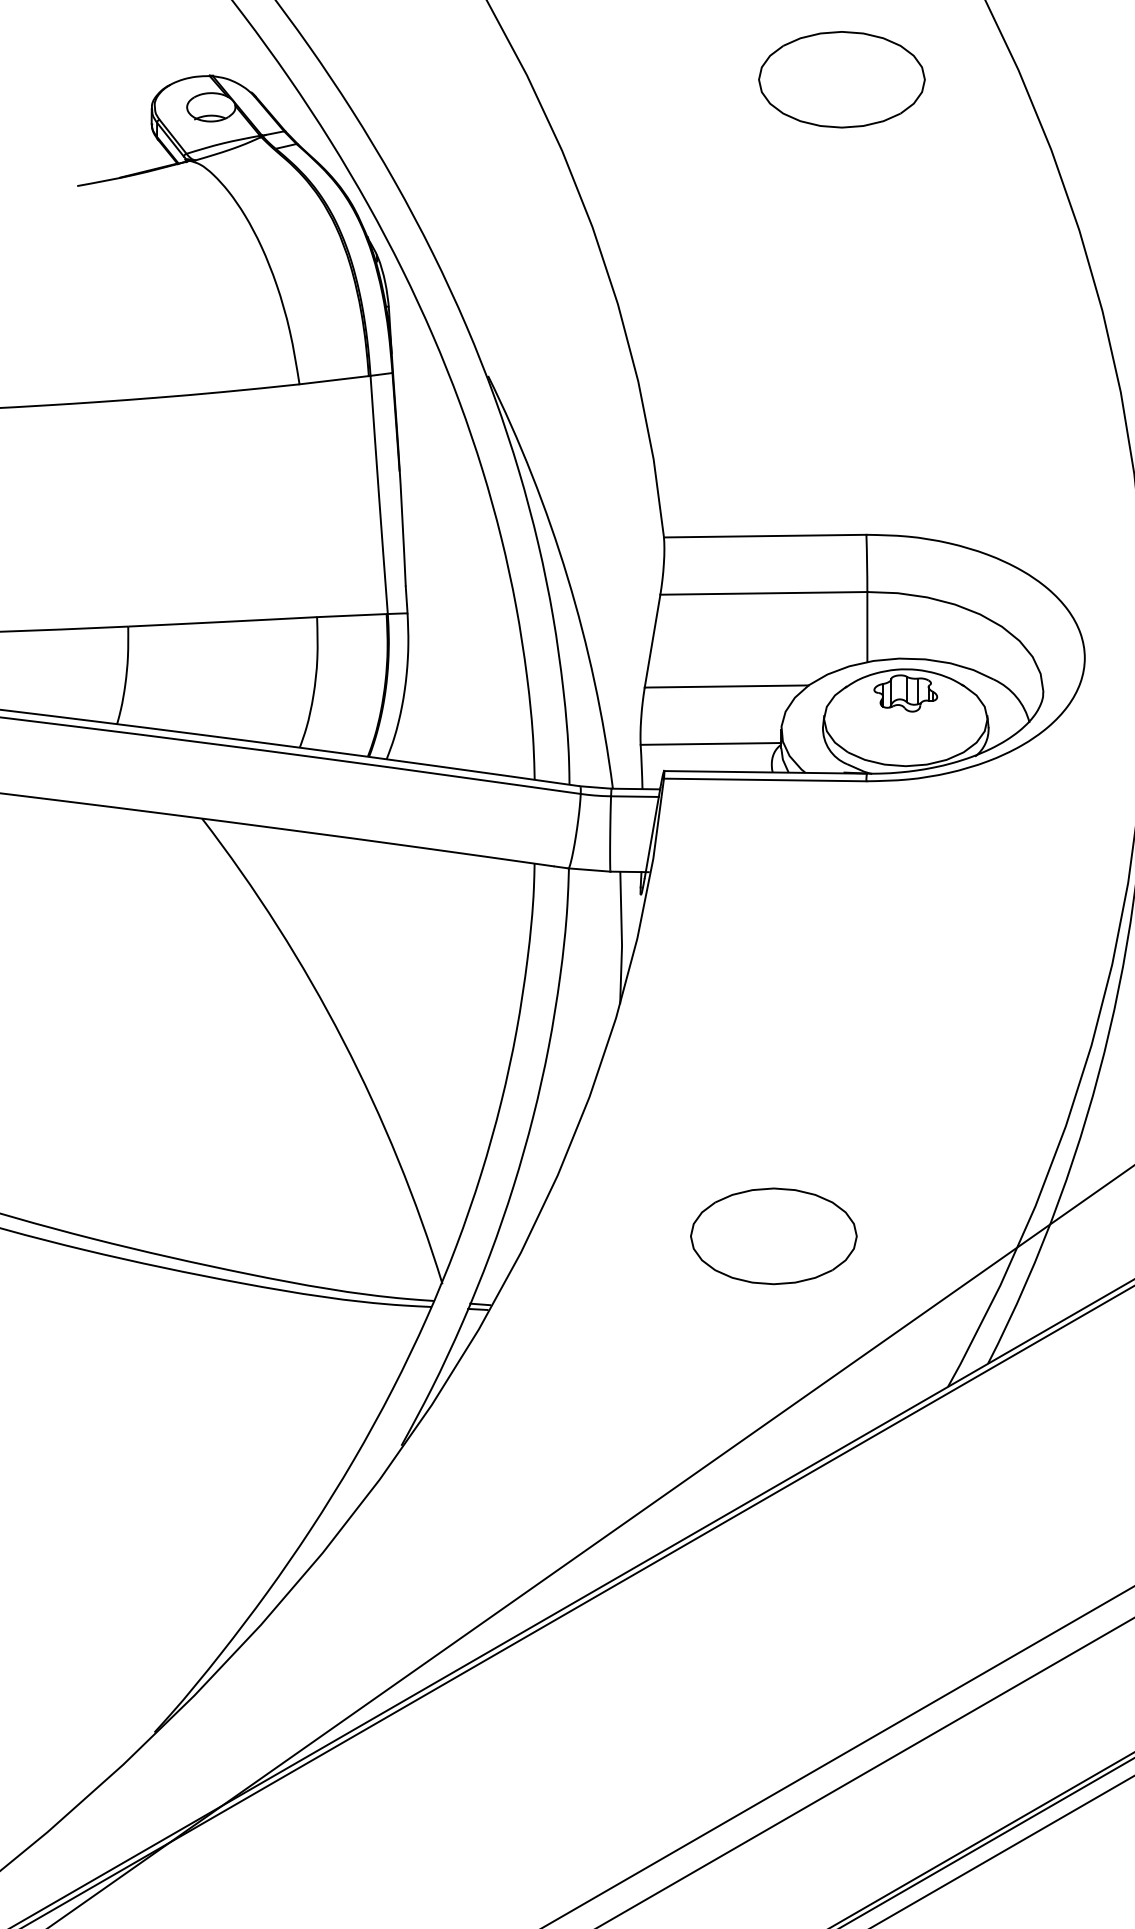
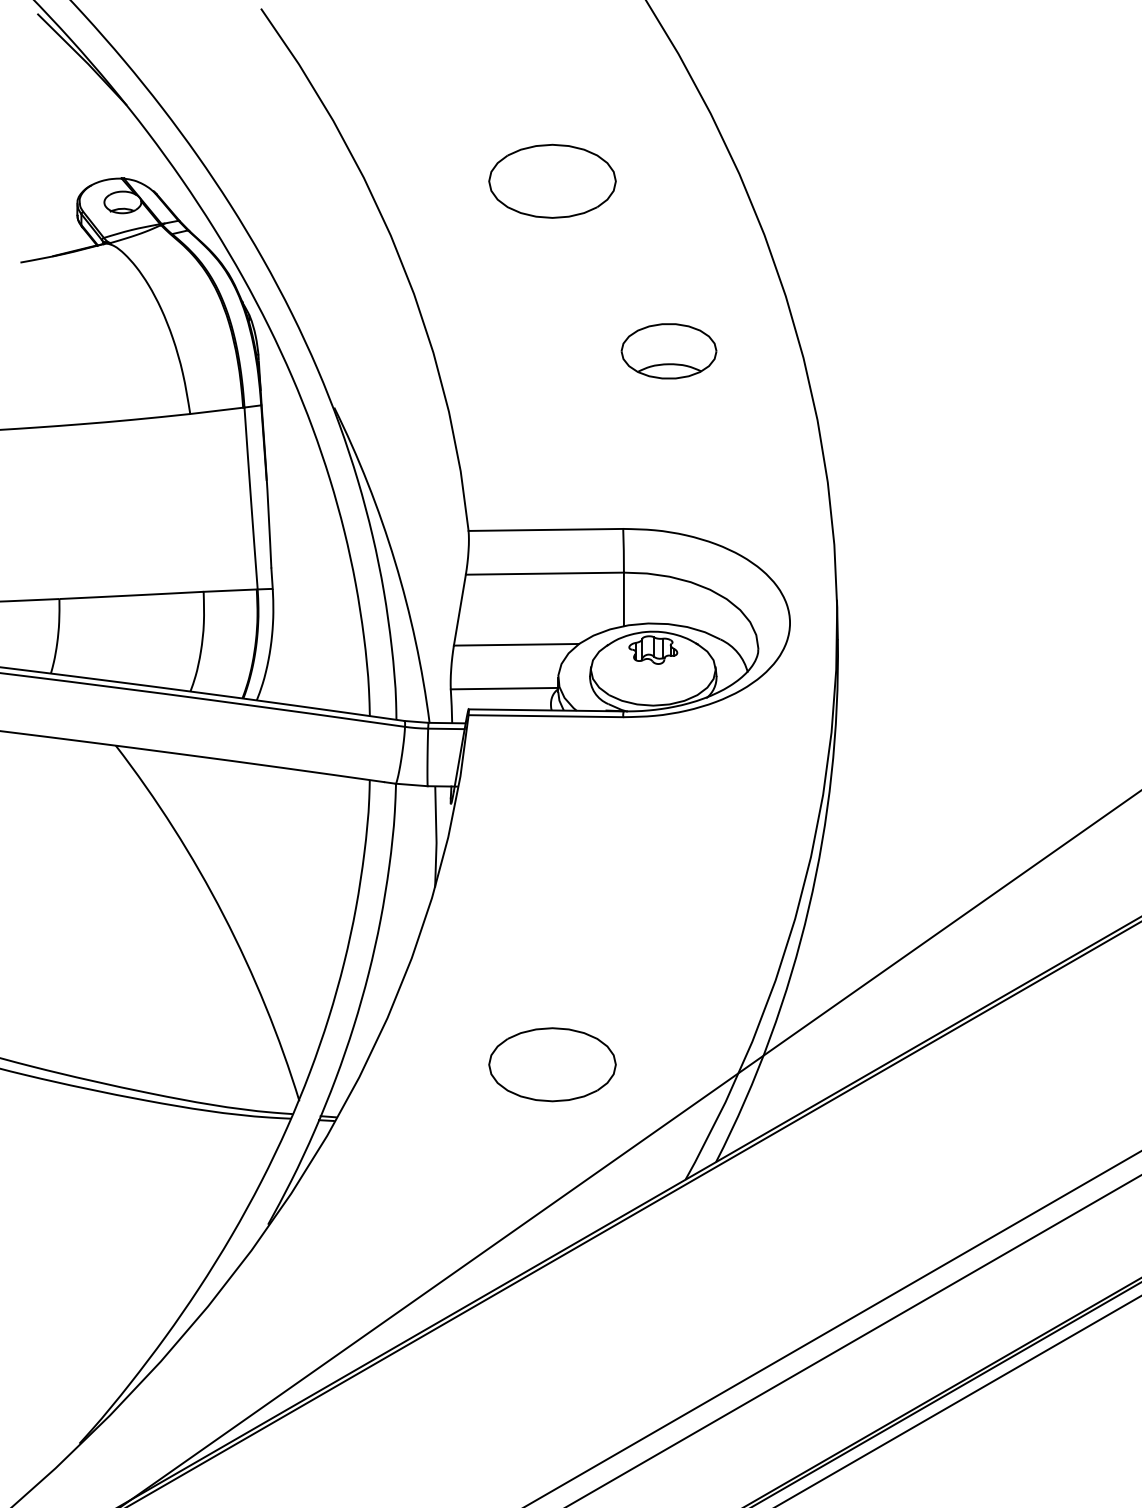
part: (841, 78) -> (552, 180), moved
part: (925, 302) -> (668, 351), added

